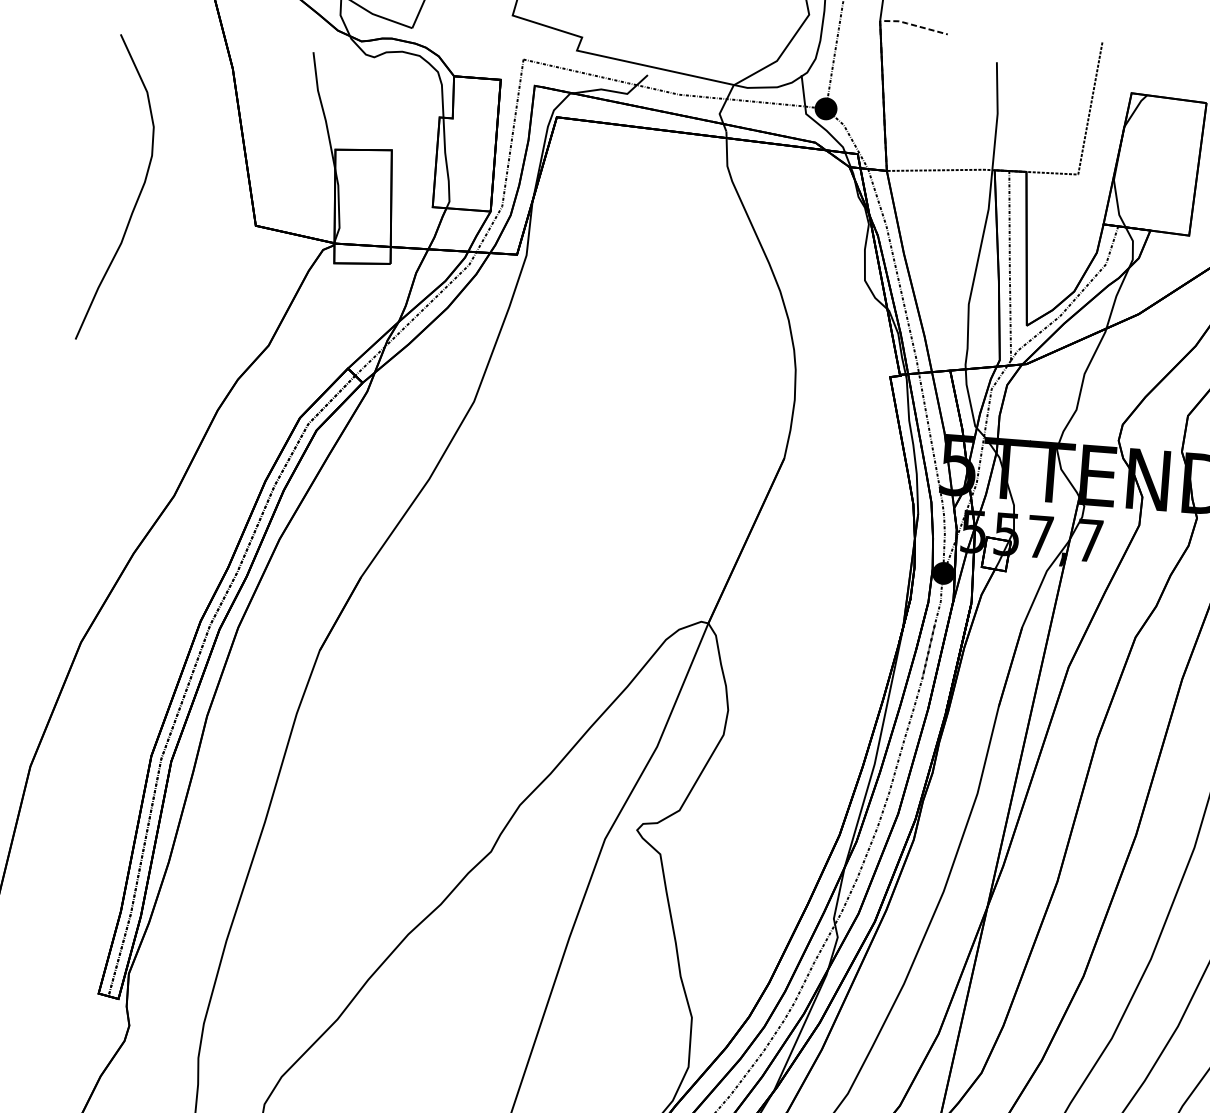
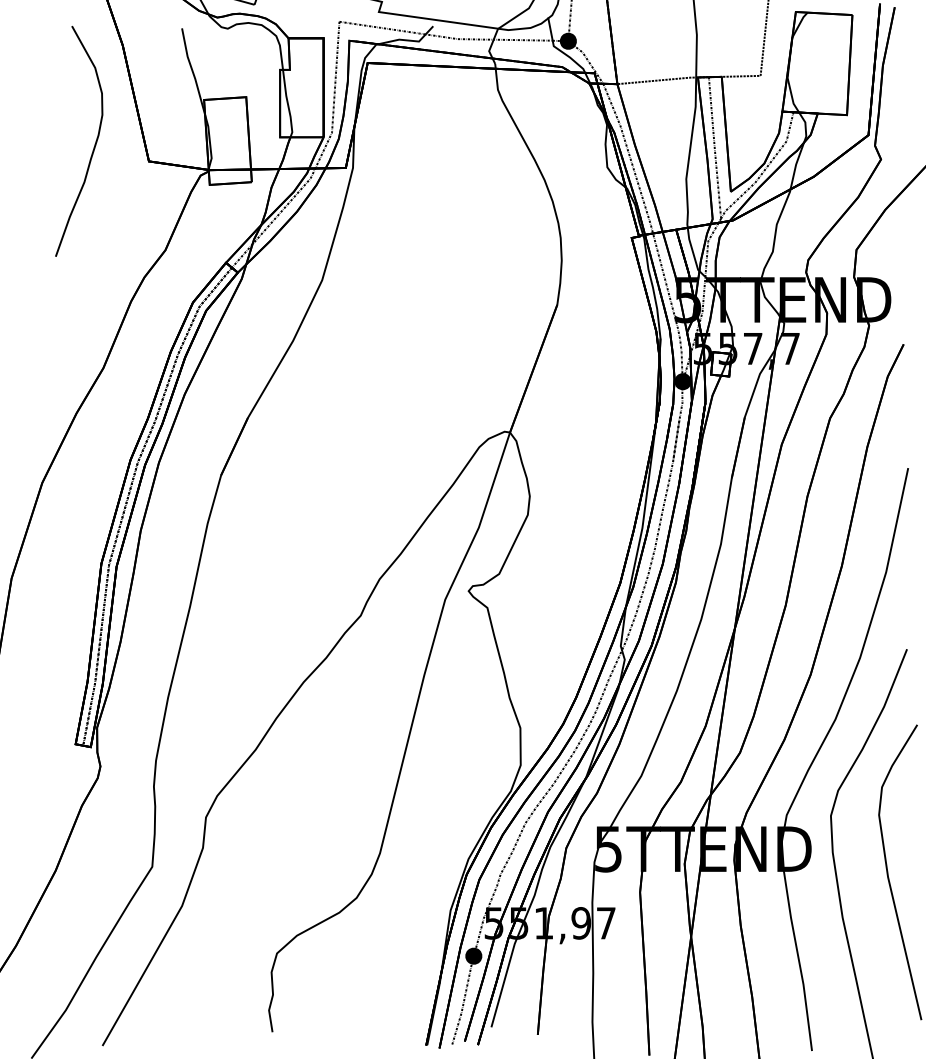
curve: (138, 194) -> (94, 144), moved

